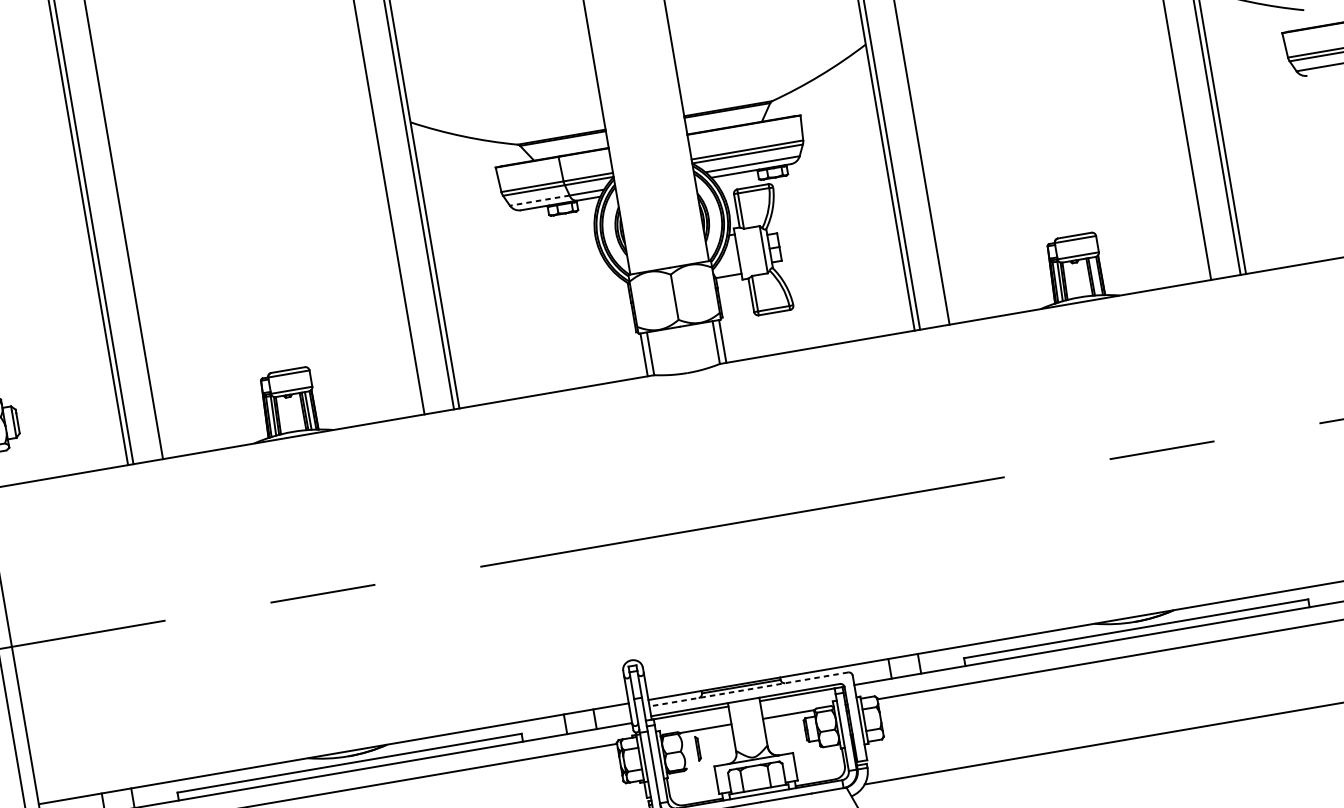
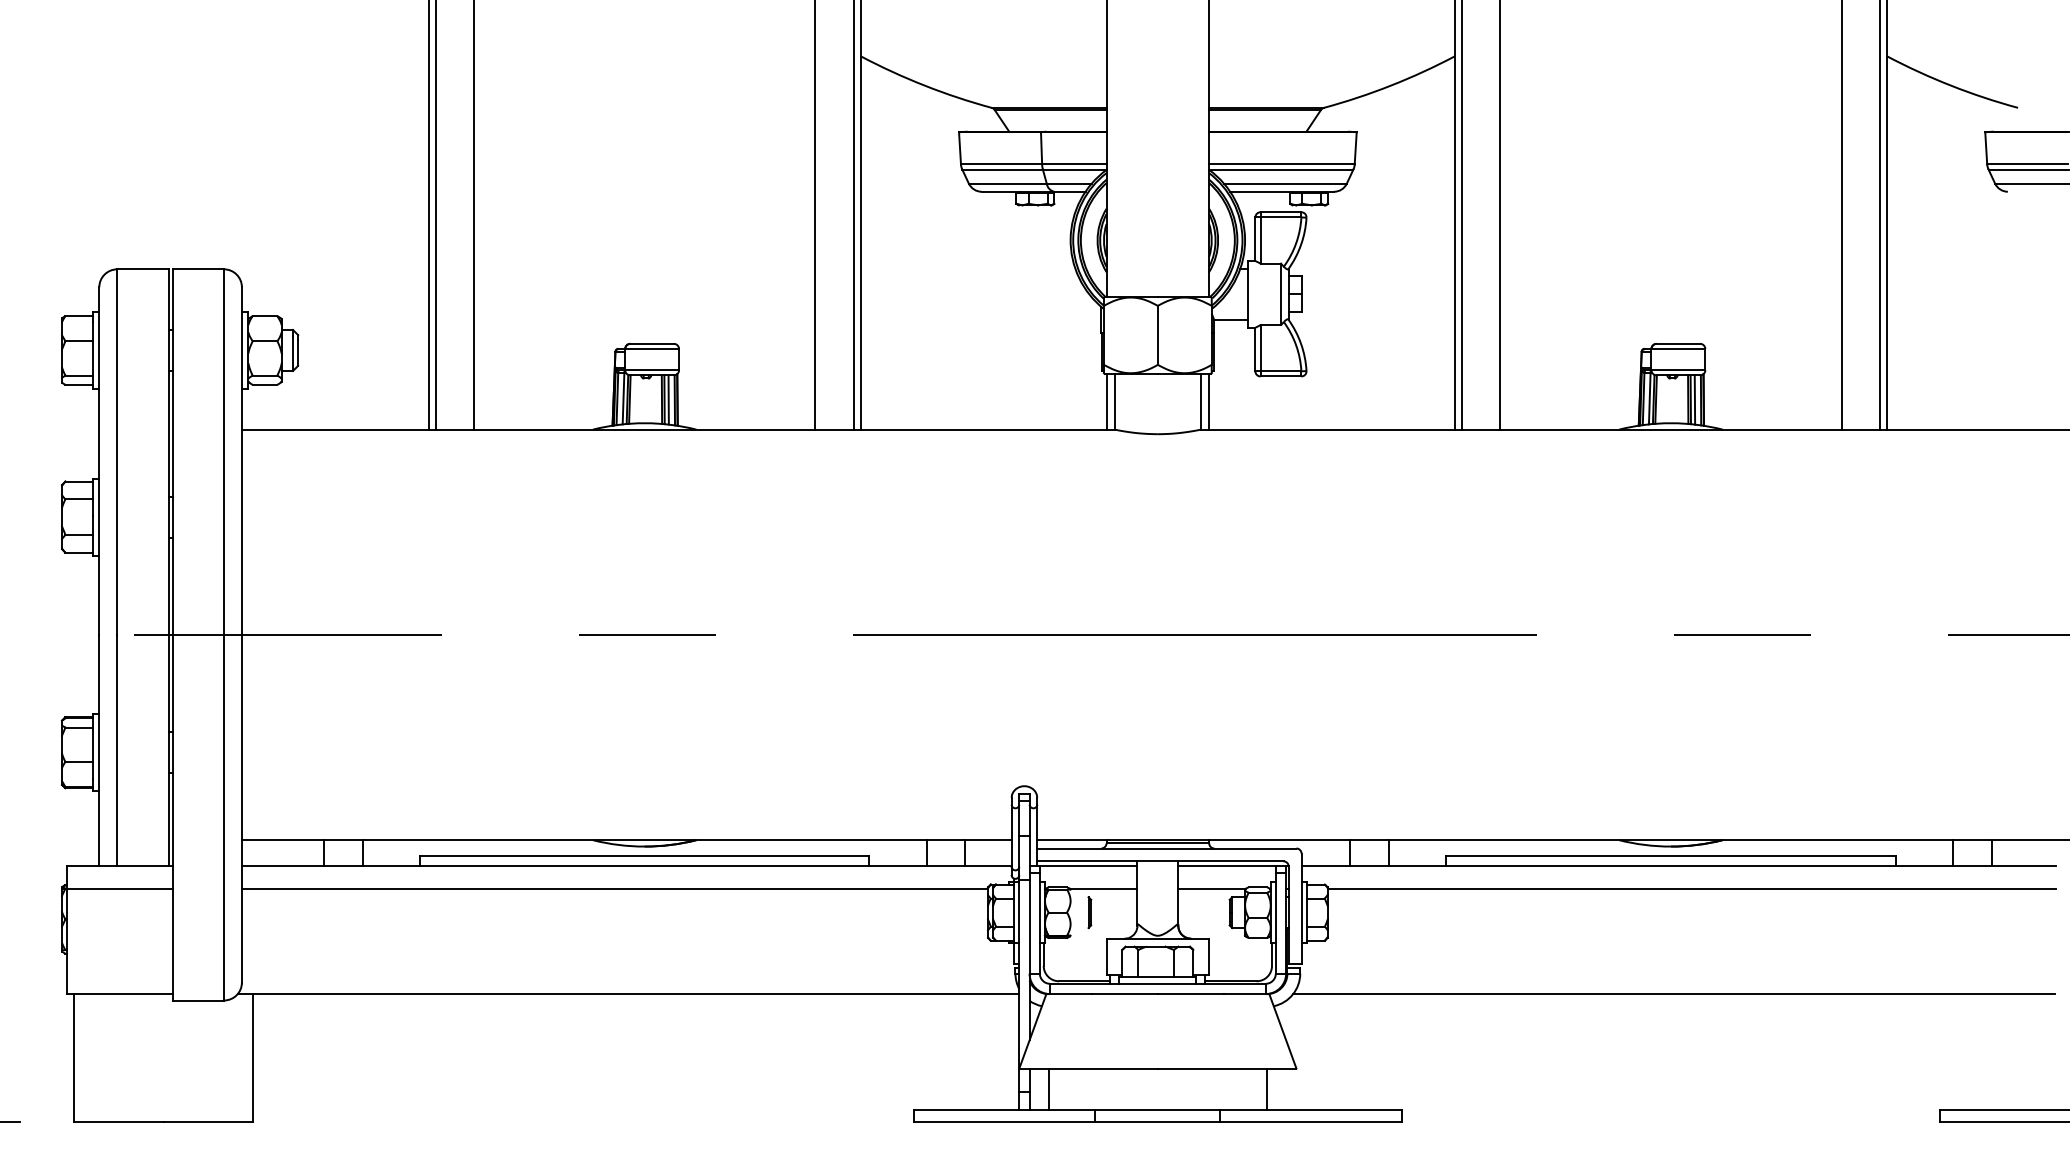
line: (539, 200) -> (1007, 183), dashed -> solid
line: (1094, 276) -> (1694, 399), added
line: (748, 689) -> (1166, 848), dashed -> solid

